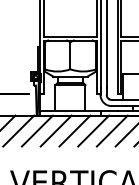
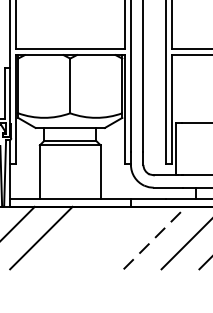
line: (74, 130) -> (78, 236), removed
line: (93, 130) -> (116, 236), removed
line: (112, 131) -> (155, 238), solid -> dashed

